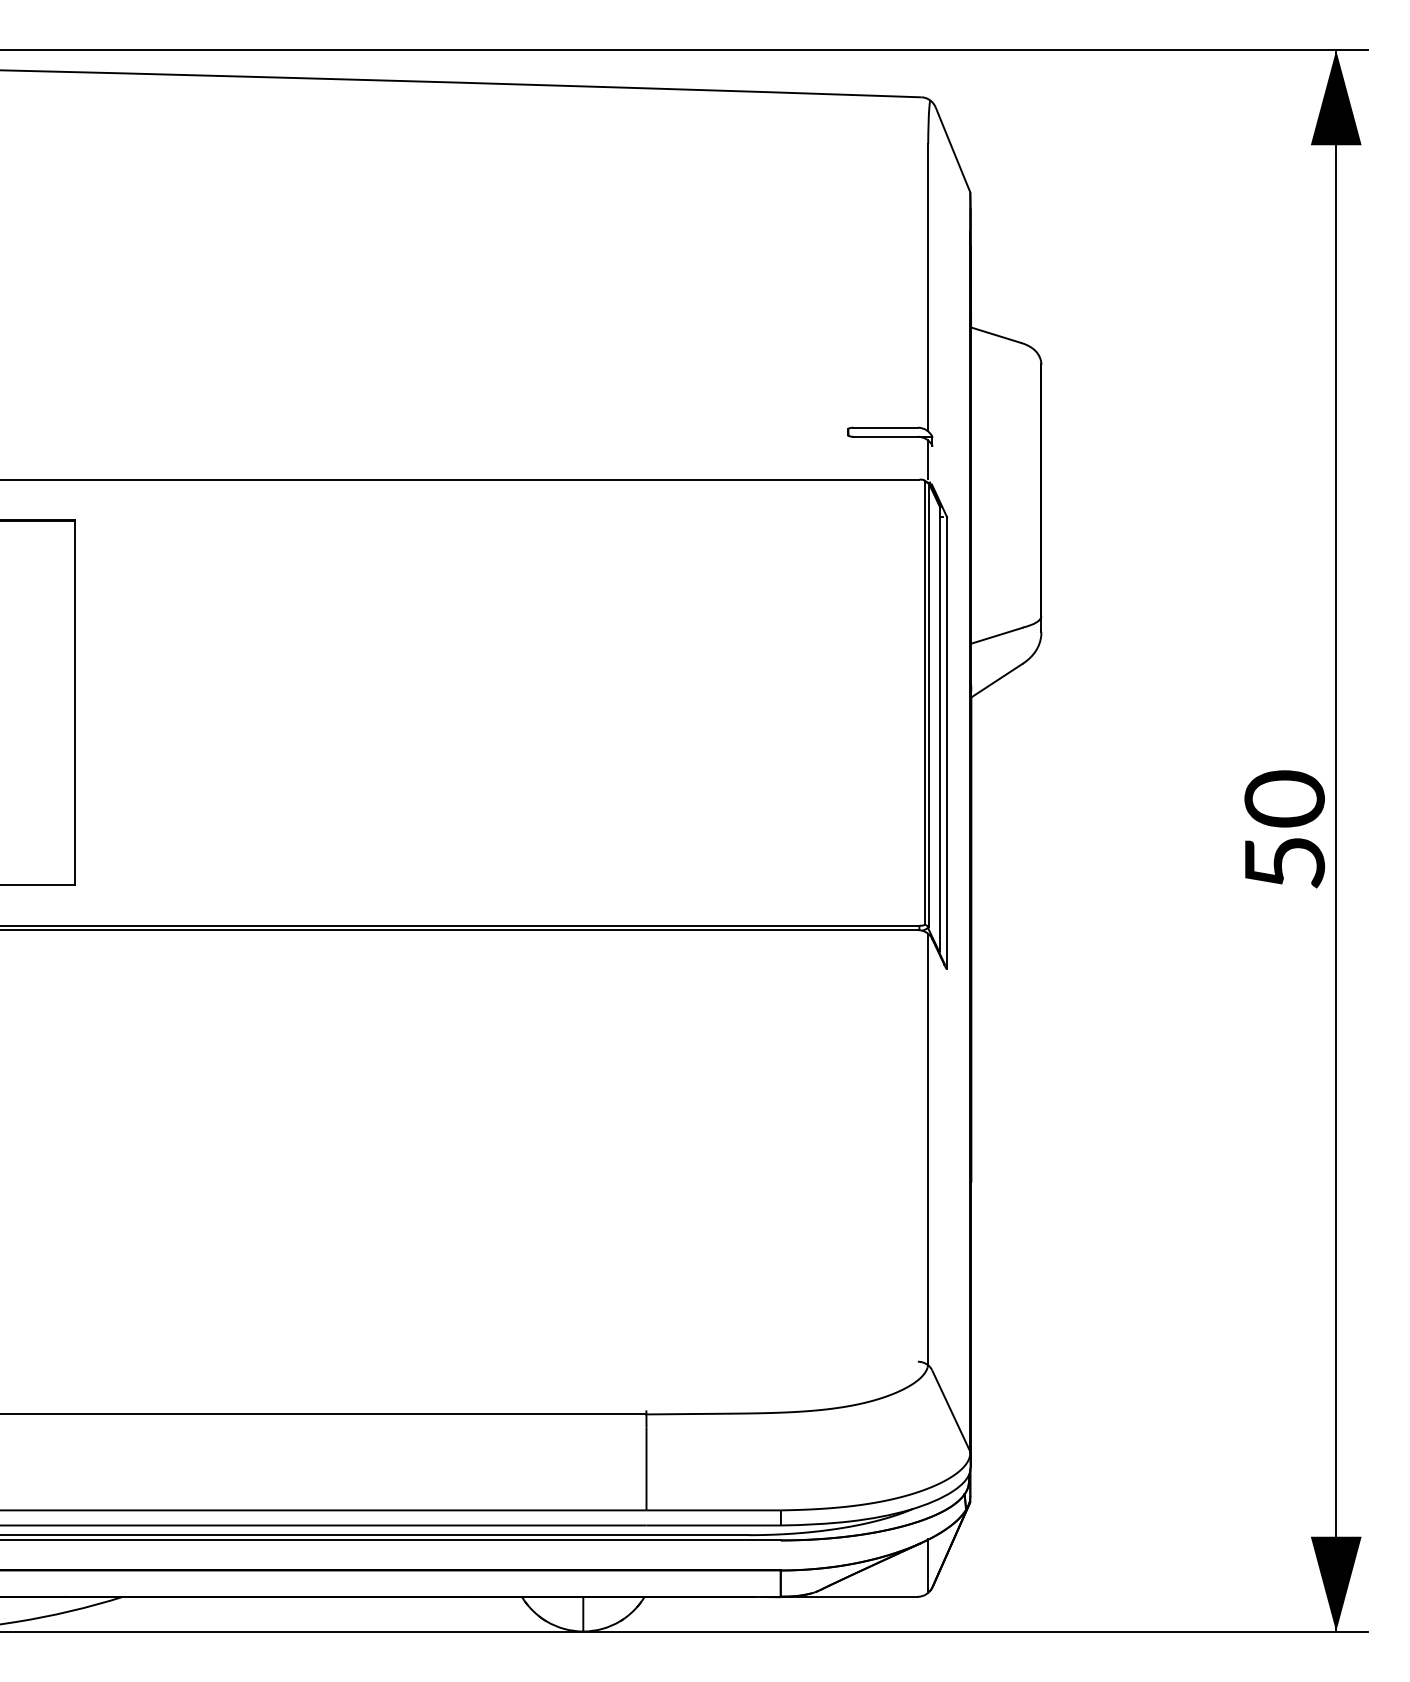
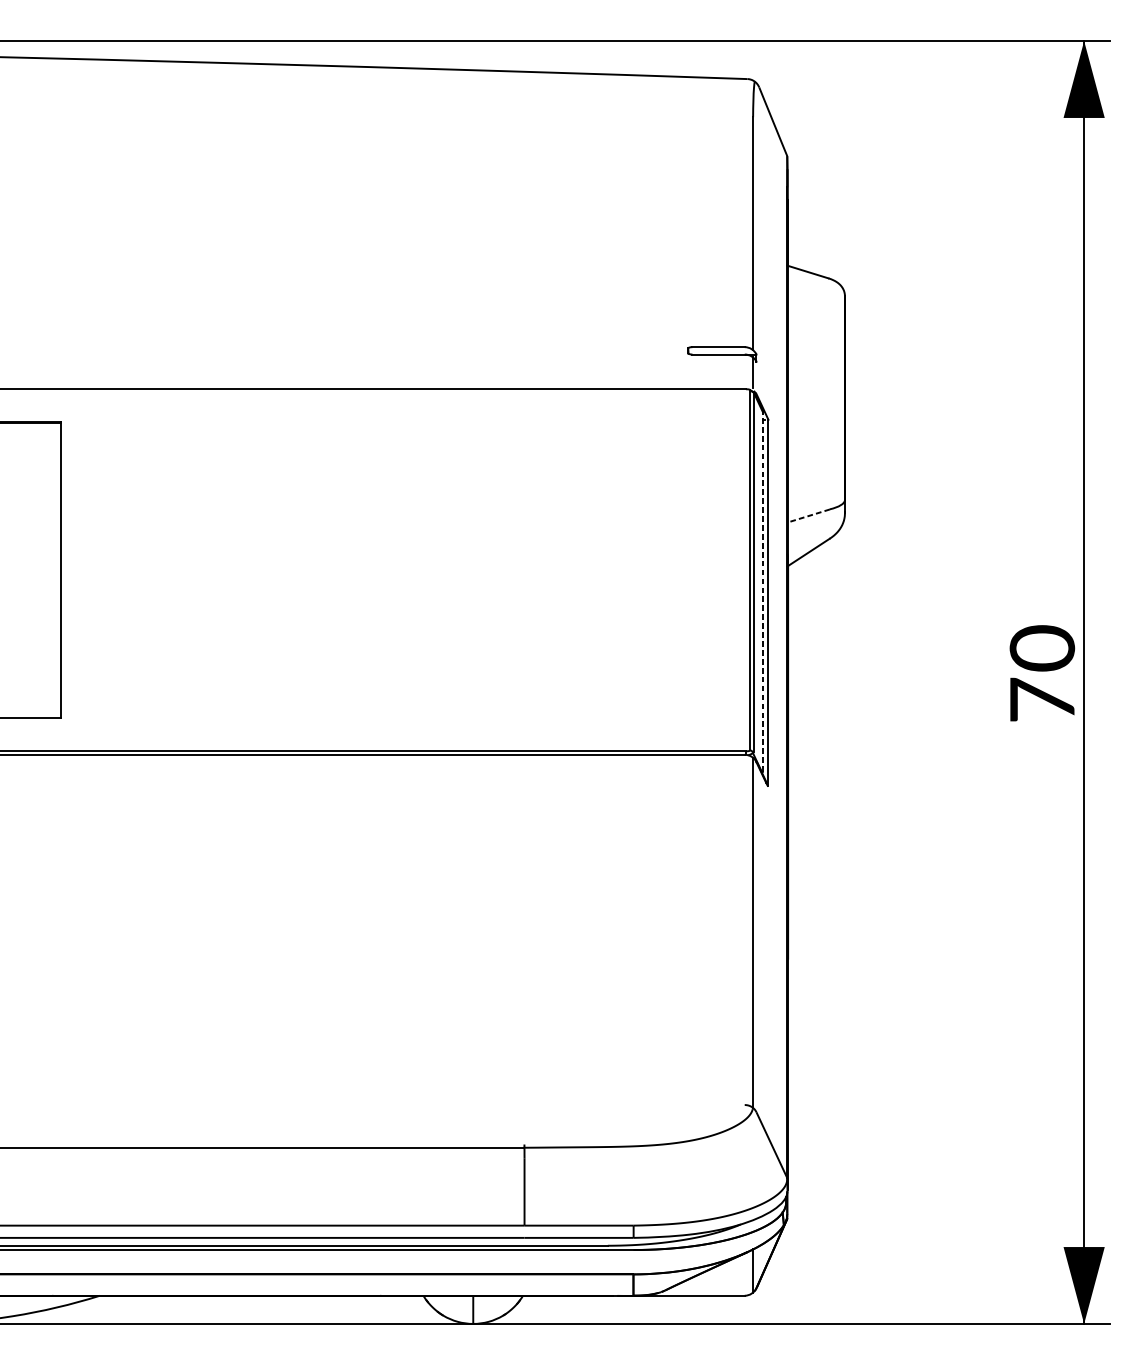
line: (996, 635) -> (808, 515), solid -> dashed
line: (940, 729) -> (763, 592), solid -> dashed
text: (1285, 861) -> (1043, 699), 50 -> 70

